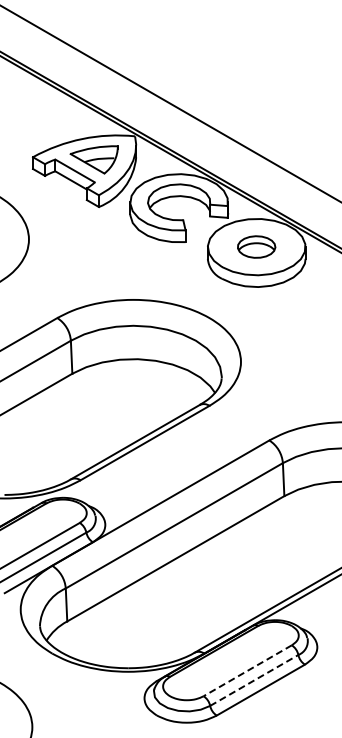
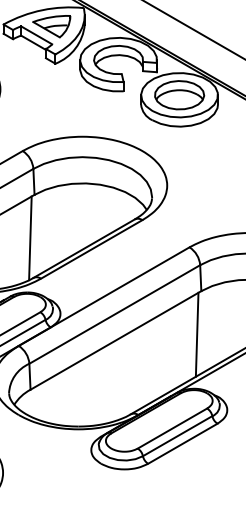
part: (256, 246) -> (179, 94), size x1.67
line: (66, 428) -> (29, 237), added
line: (278, 551) -> (196, 334), added
line: (247, 670) -> (172, 428), dashed -> solid
line: (254, 680) -> (177, 436), dashed -> solid

